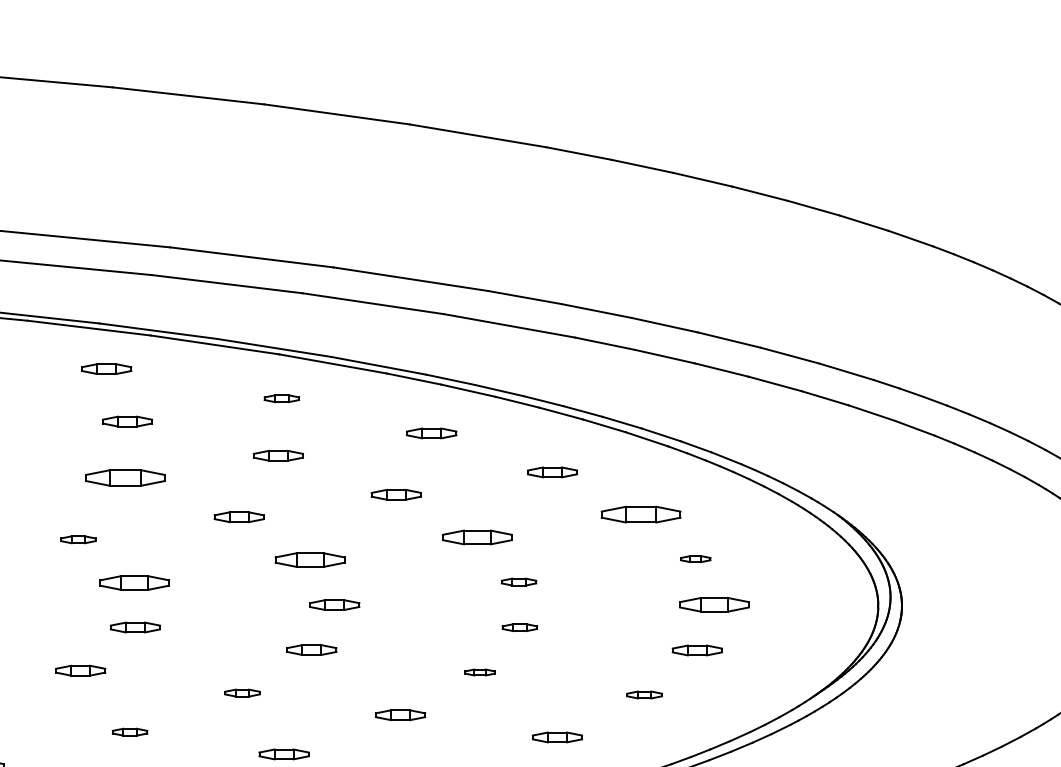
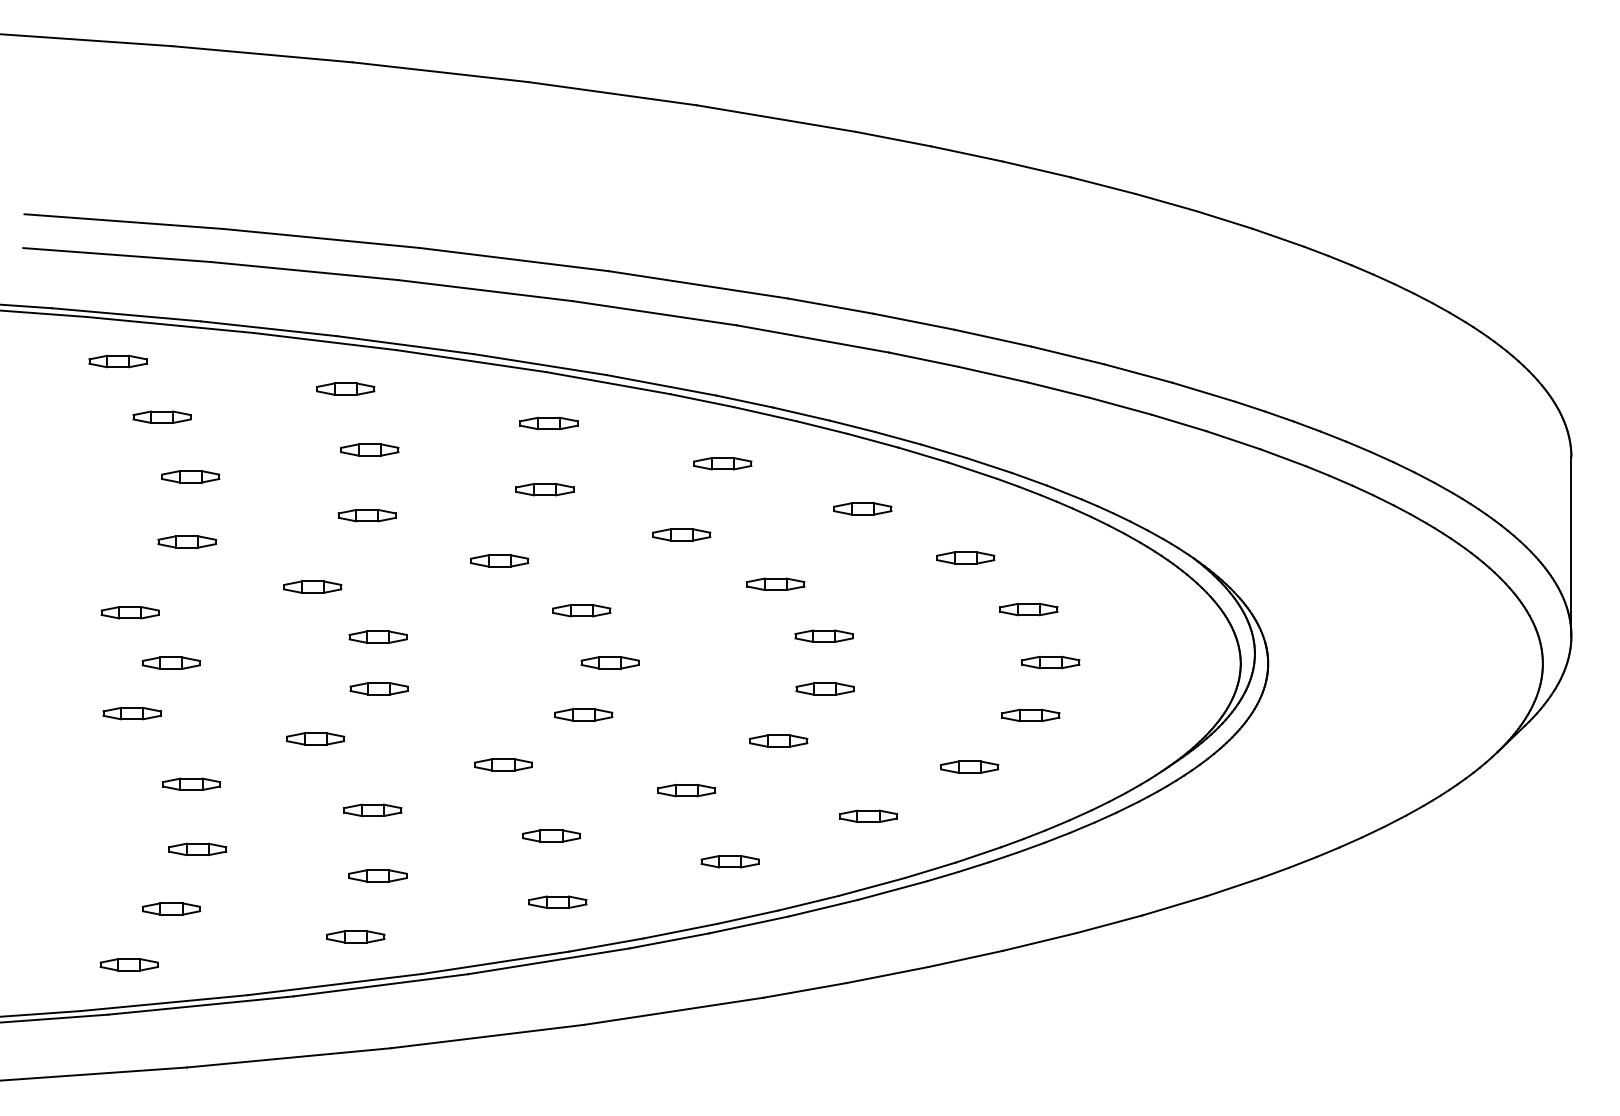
part: (281, 398) -> (548, 423), size x1.43
part: (124, 478) -> (366, 515), size x0.62
part: (641, 514) -> (965, 557), size x0.62
part: (477, 536) -> (775, 583), size x0.71
part: (78, 539) -> (312, 586), size x1.43
part: (309, 559) -> (581, 610), size x0.71
part: (695, 559) -> (1028, 609), size x1.67
part: (518, 581) -> (823, 635), size x1.43
part: (134, 582) -> (377, 636), size x0.71
part: (714, 604) -> (1050, 662), size x0.71
part: (519, 627) -> (824, 688), size x1.43
part: (479, 672) -> (778, 740), size x1.67
part: (241, 692) -> (502, 764), size x1.43
part: (644, 694) -> (969, 766), size x1.43
part: (129, 731) -> (372, 809), size x1.43

